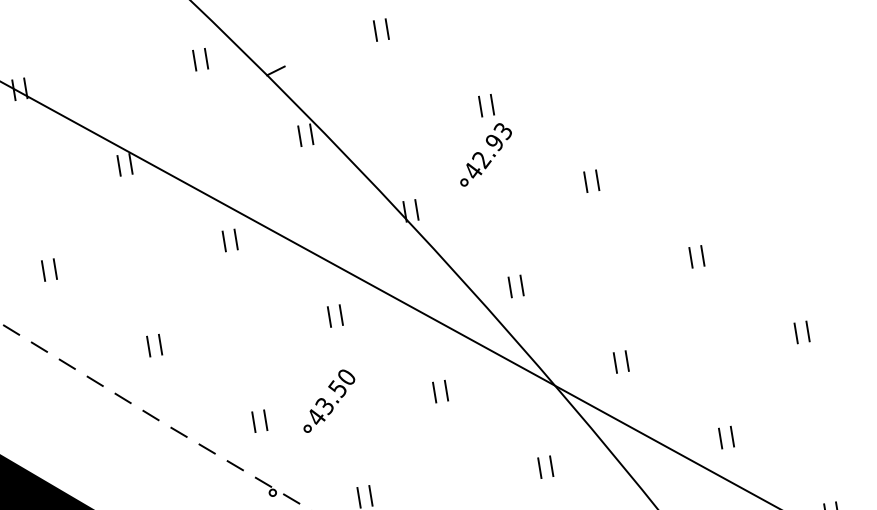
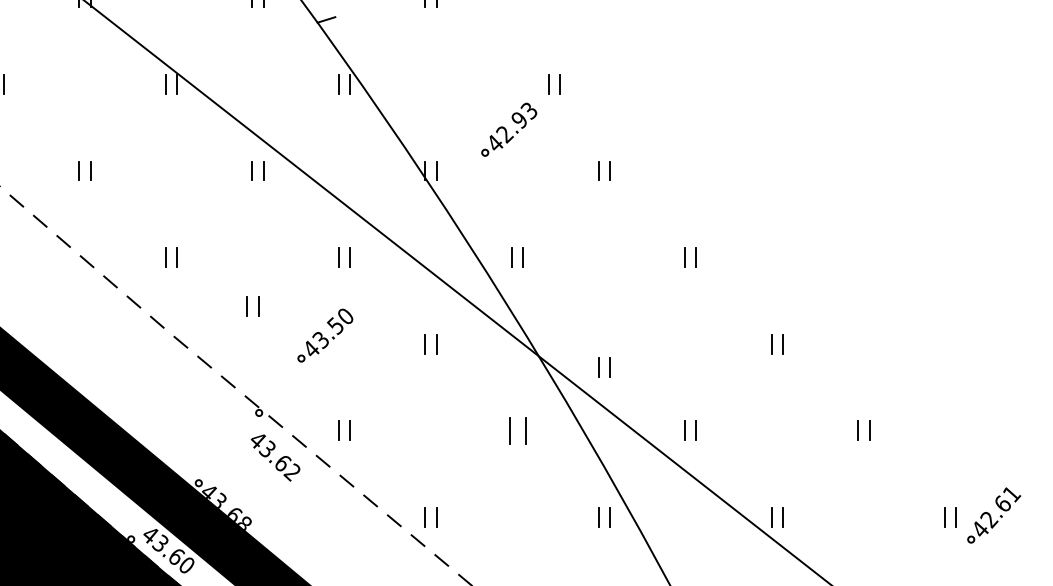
part: (486, 105) -> (554, 84), moved
part: (621, 362) -> (604, 367), moved
part: (259, 421) -> (252, 306), moved
part: (545, 466) -> (517, 430), size x1.4

